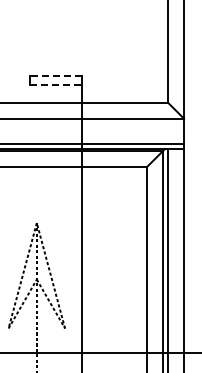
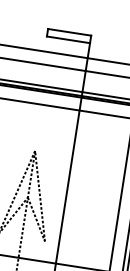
line: (55, 75) -> (69, 32), dashed -> solid
line: (56, 84) -> (68, 39), dashed -> solid

